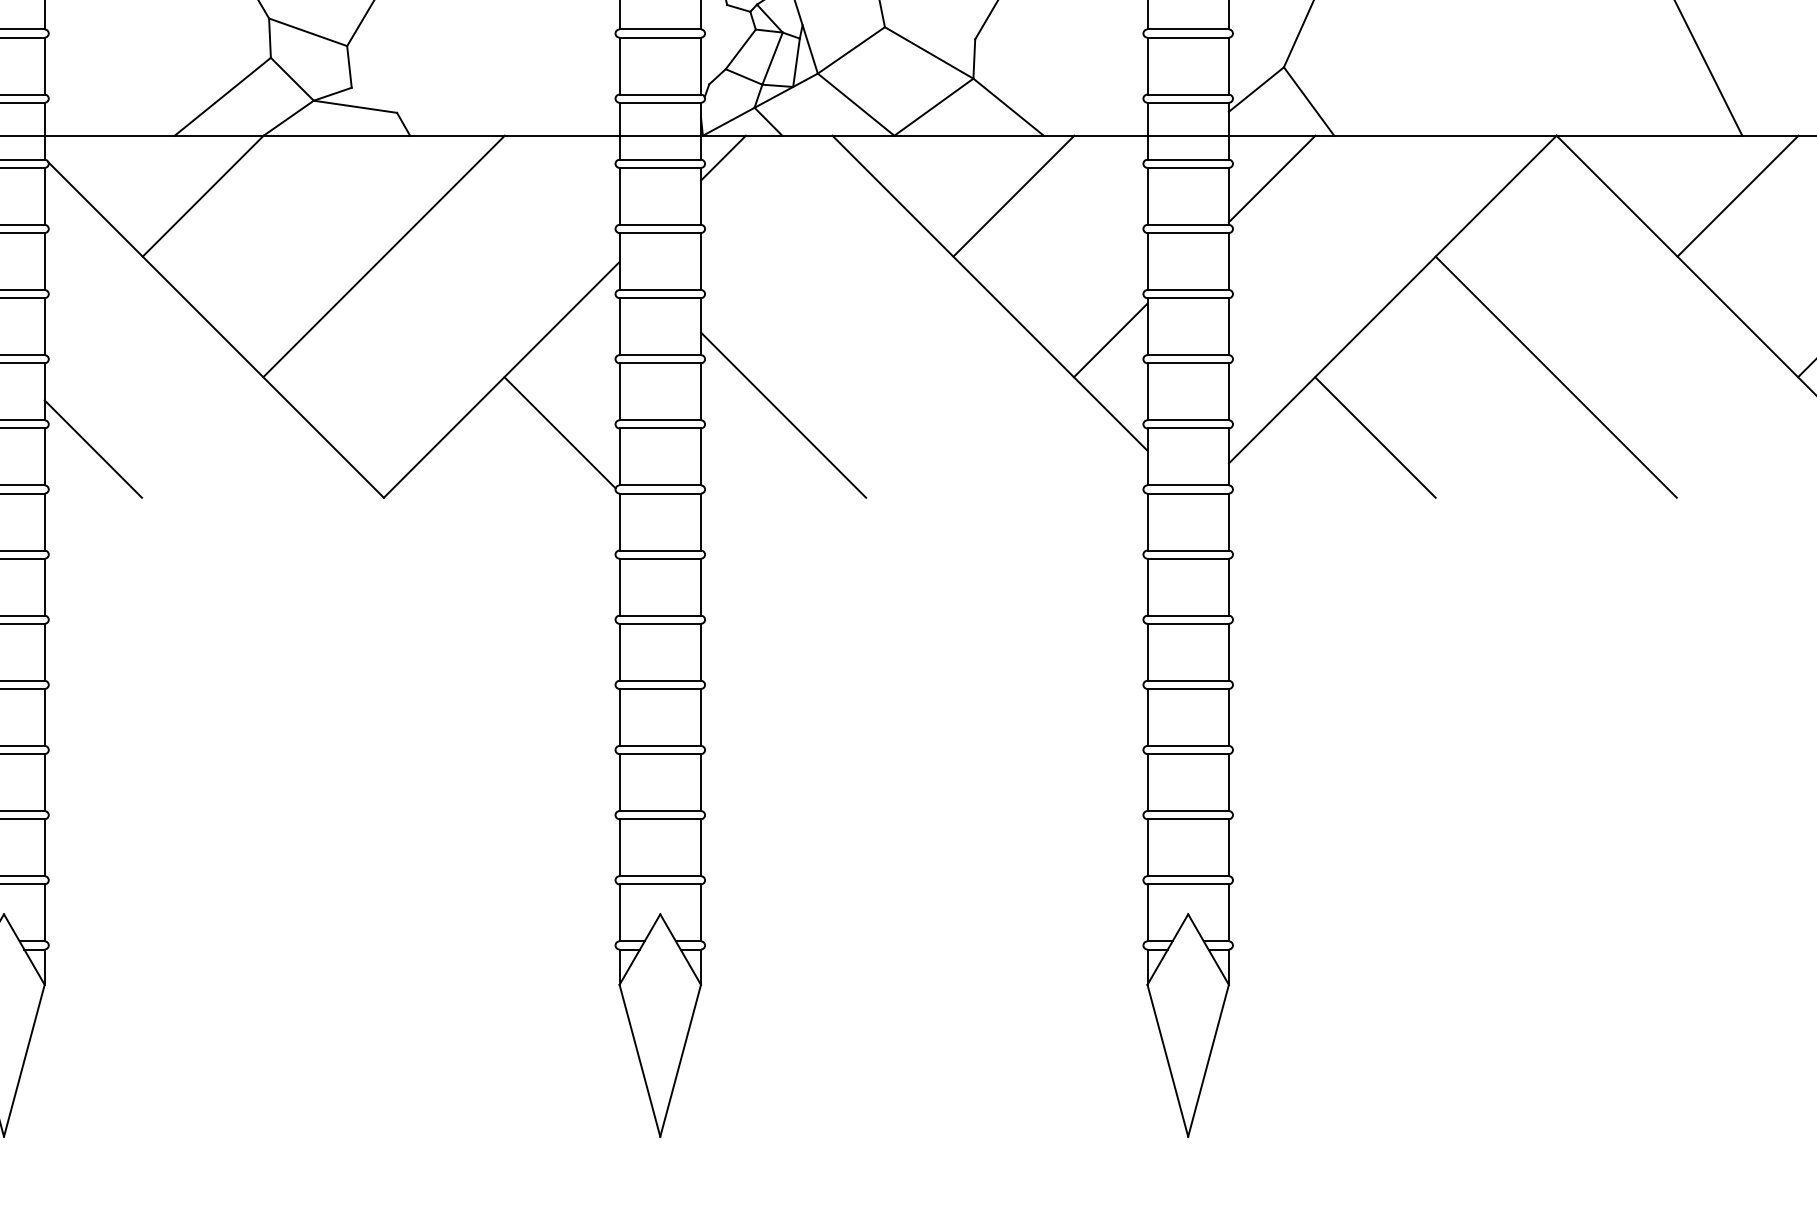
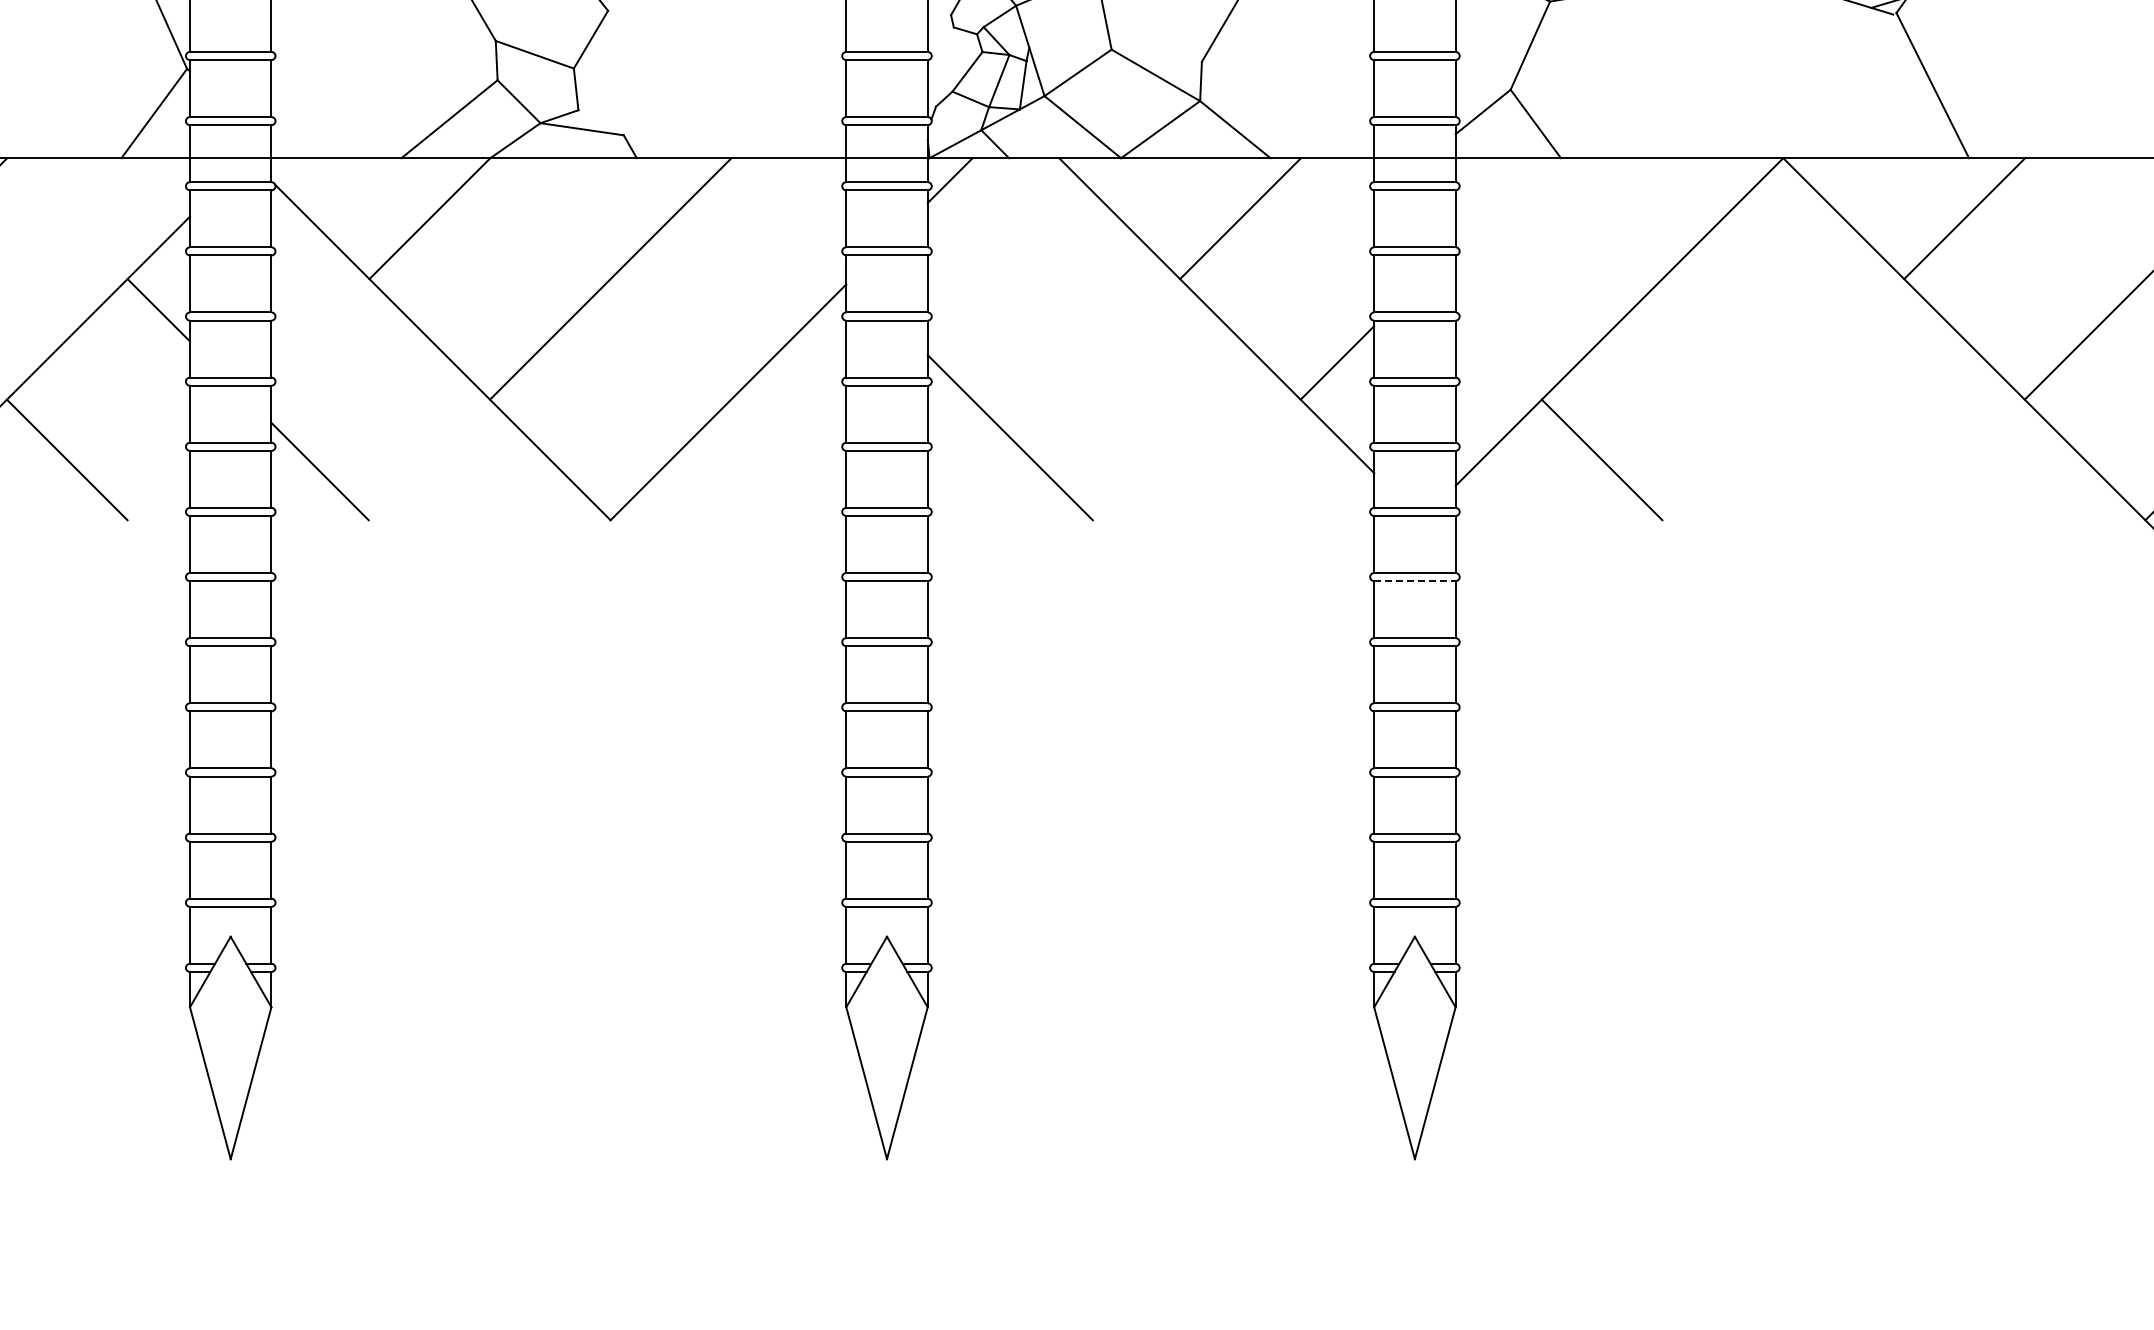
line: (1271, 179) -> (1498, 201), removed
line: (1555, 377) -> (1782, 399), removed
line: (559, 432) -> (786, 454), removed
line: (1187, 559) -> (1414, 581), solid -> dashed

